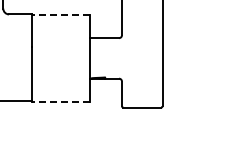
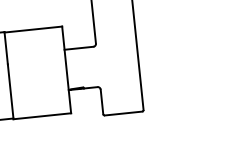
line: (61, 14) -> (33, 29), dashed -> solid
line: (61, 101) -> (42, 115), dashed -> solid

